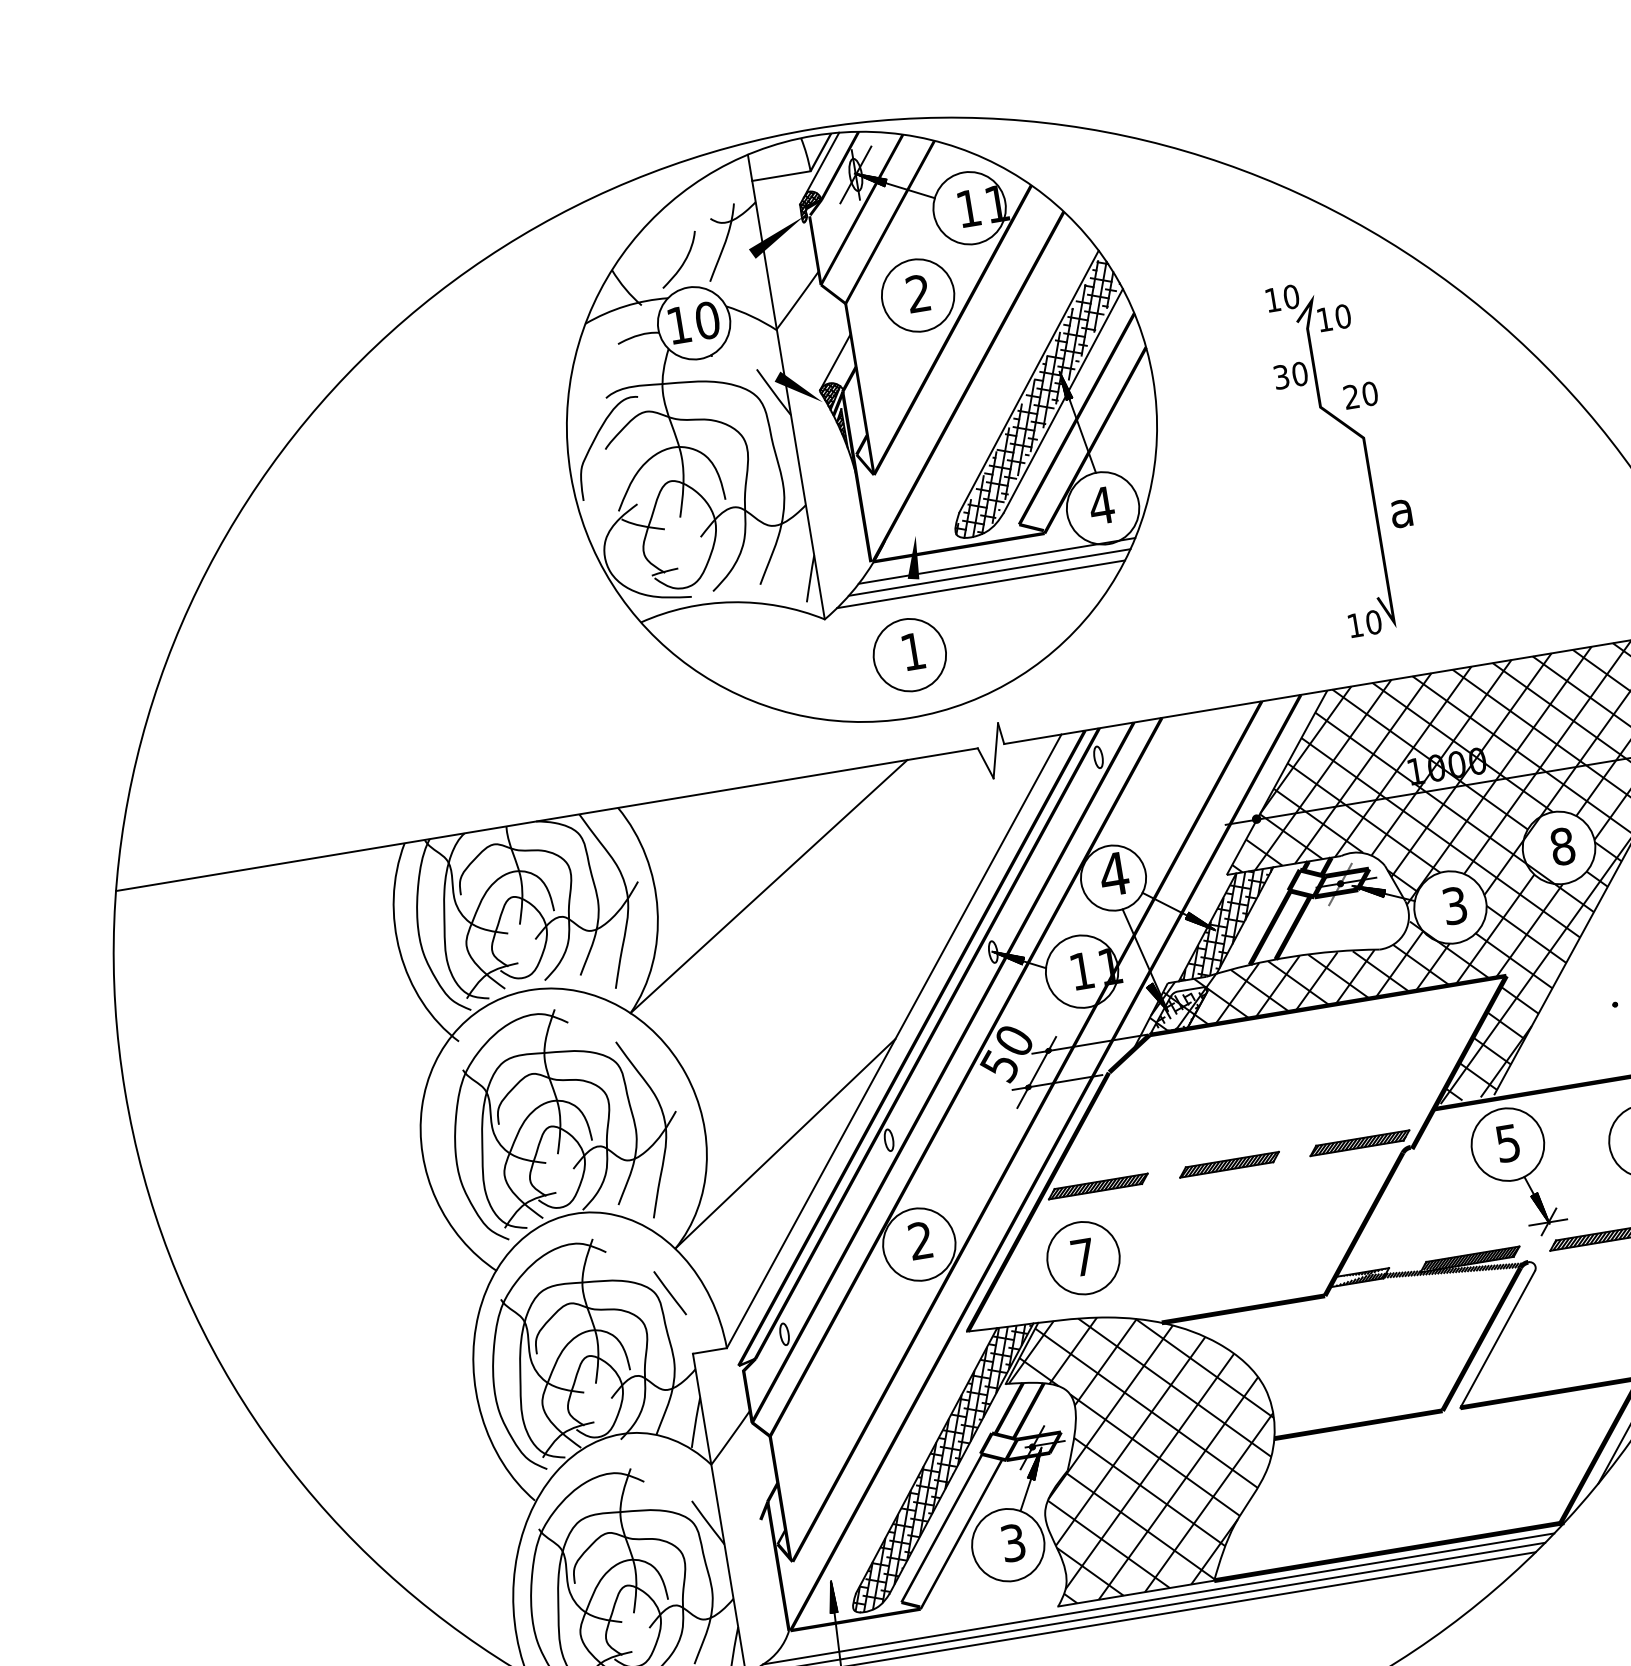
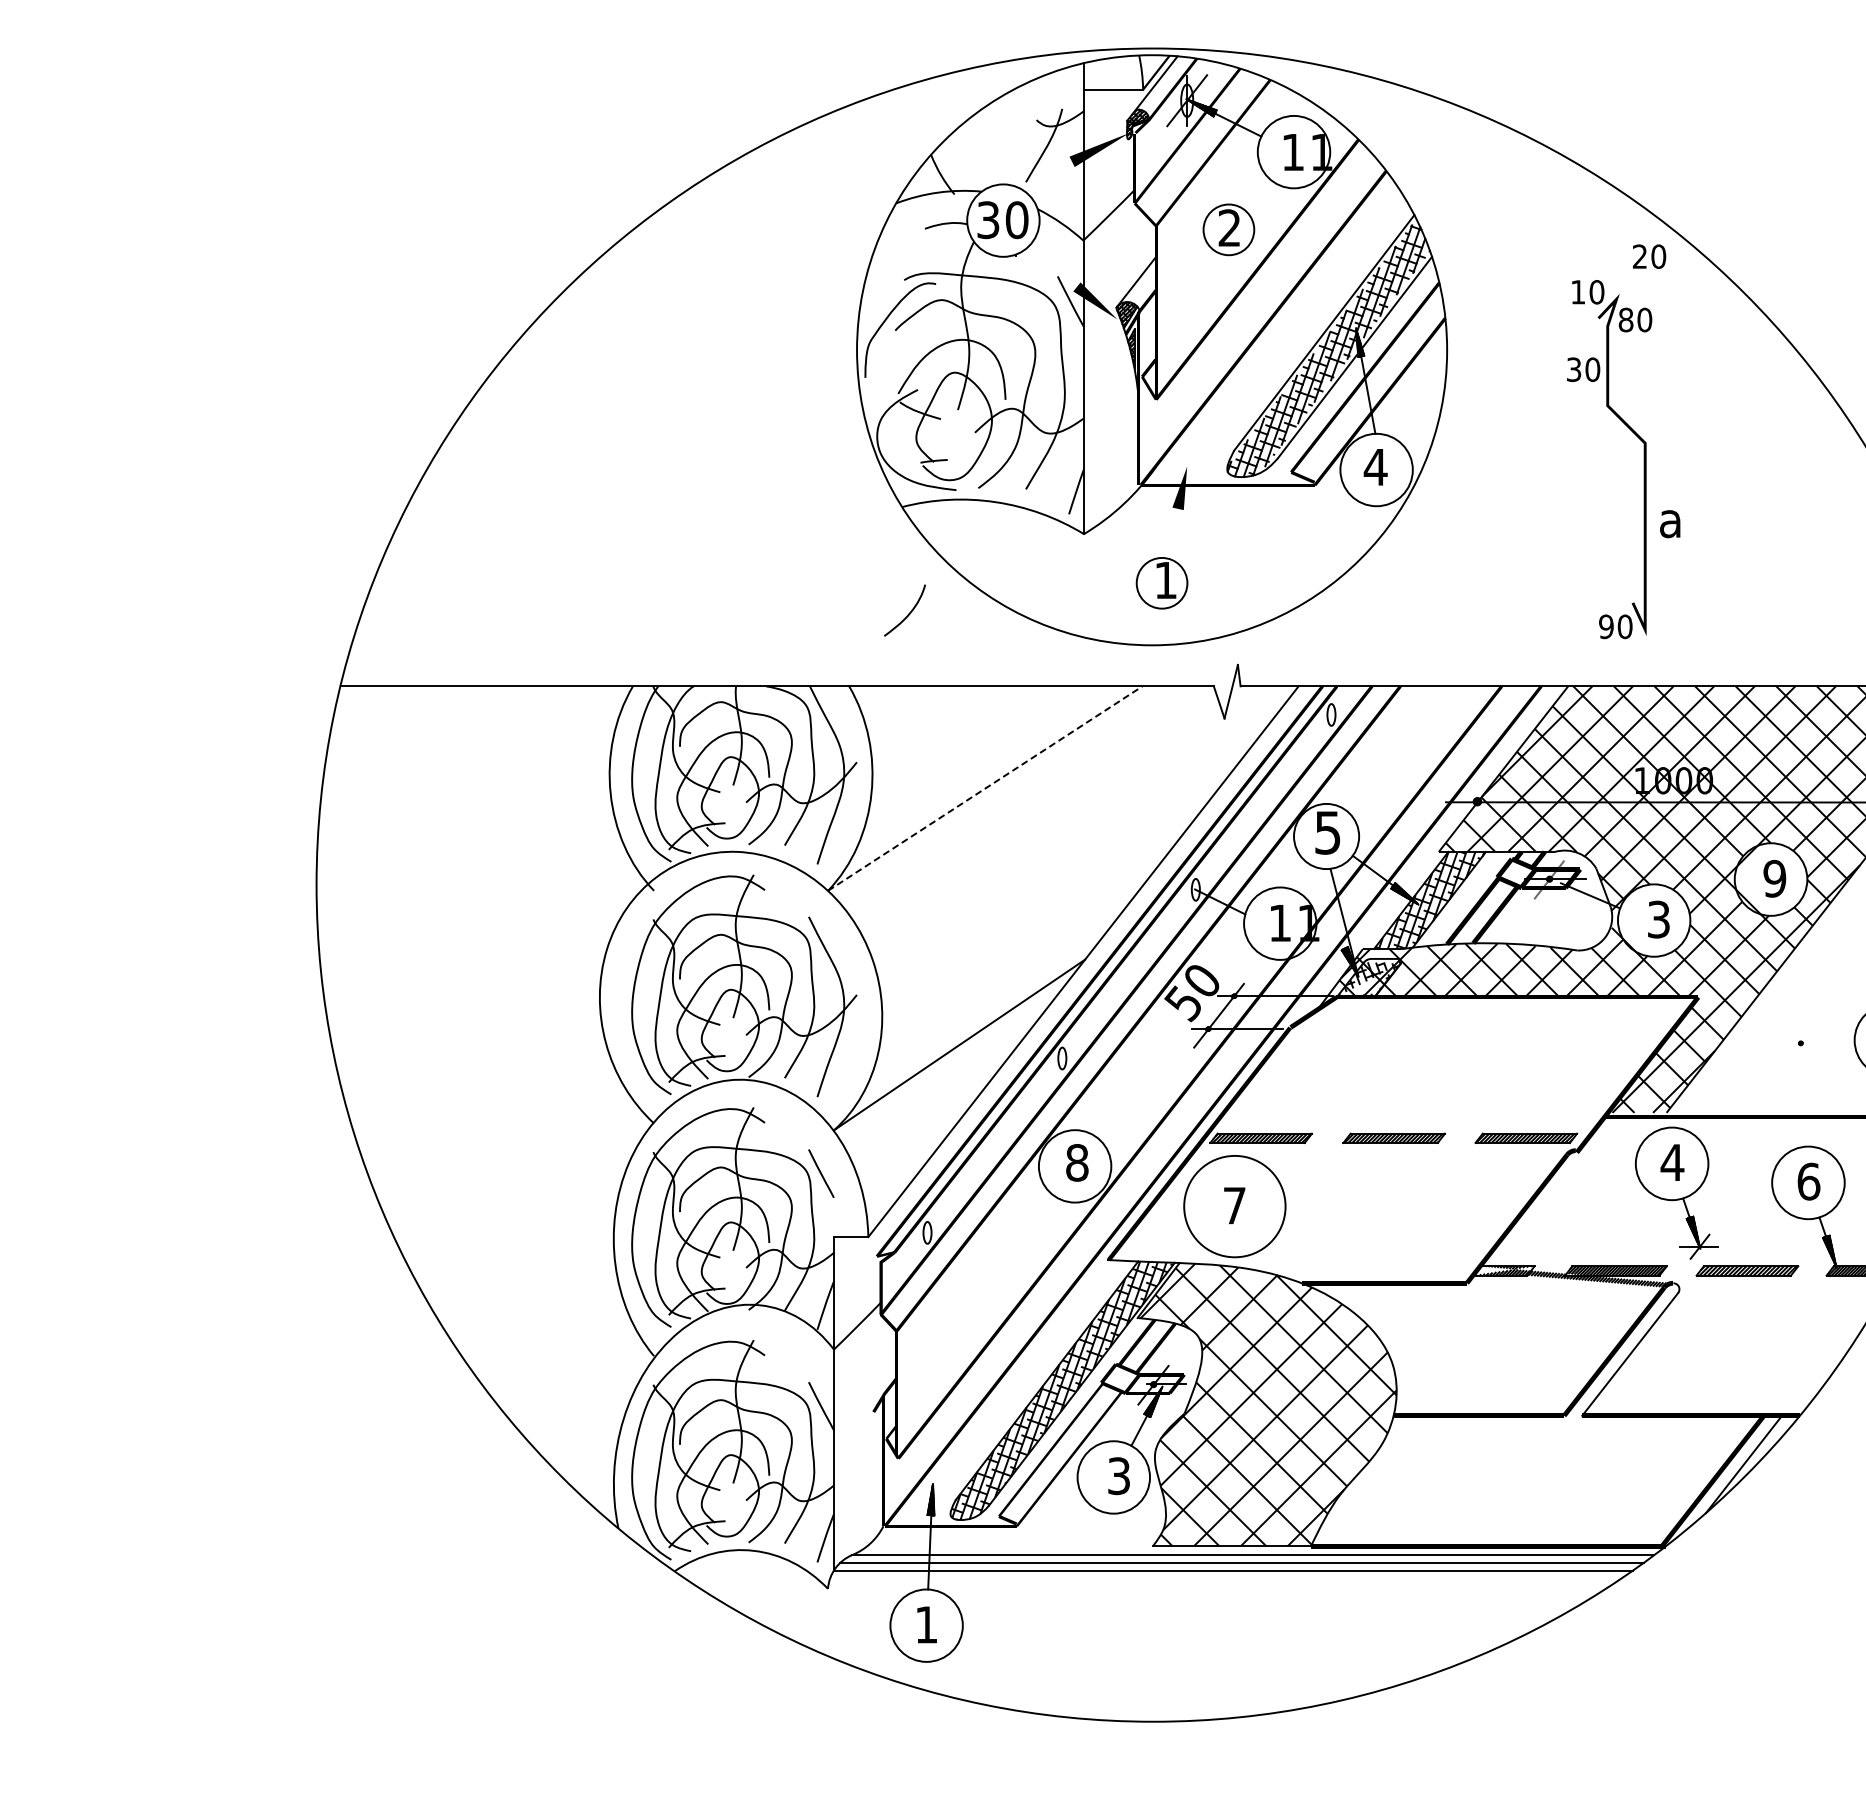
curve: (683, 262) -> (908, 613), moved
circle: (917, 295) -> (1228, 229), size x0.7
text: (1324, 319) -> (1625, 319), 10 -> 80
text: (679, 325) -> (988, 220), 10 -> 30
text: (1360, 395) -> (1649, 256), moved
line: (997, 560) -> (1263, 504), removed
line: (989, 572) -> (1254, 514), removed
line: (980, 584) -> (1243, 525), removed
text: (1355, 625) -> (1606, 626), 10 -> 90
circle: (909, 655) -> (1161, 583), size x0.7
text: (1562, 846) -> (1774, 878), 8 -> 9
text: (1113, 873) -> (1327, 832), 4 -> 5
line: (769, 886) -> (985, 788), solid -> dashed
hatch: (1370, 891) -> (1577, 891), removed
hatch: (1008, 958) -> (1209, 898), removed
text: (1508, 1143) -> (1672, 1162), 5 -> 4
text: (921, 1240) -> (1077, 1162), 2 -> 8
circle: (1083, 1258) -> (1234, 1206), size x1.4

